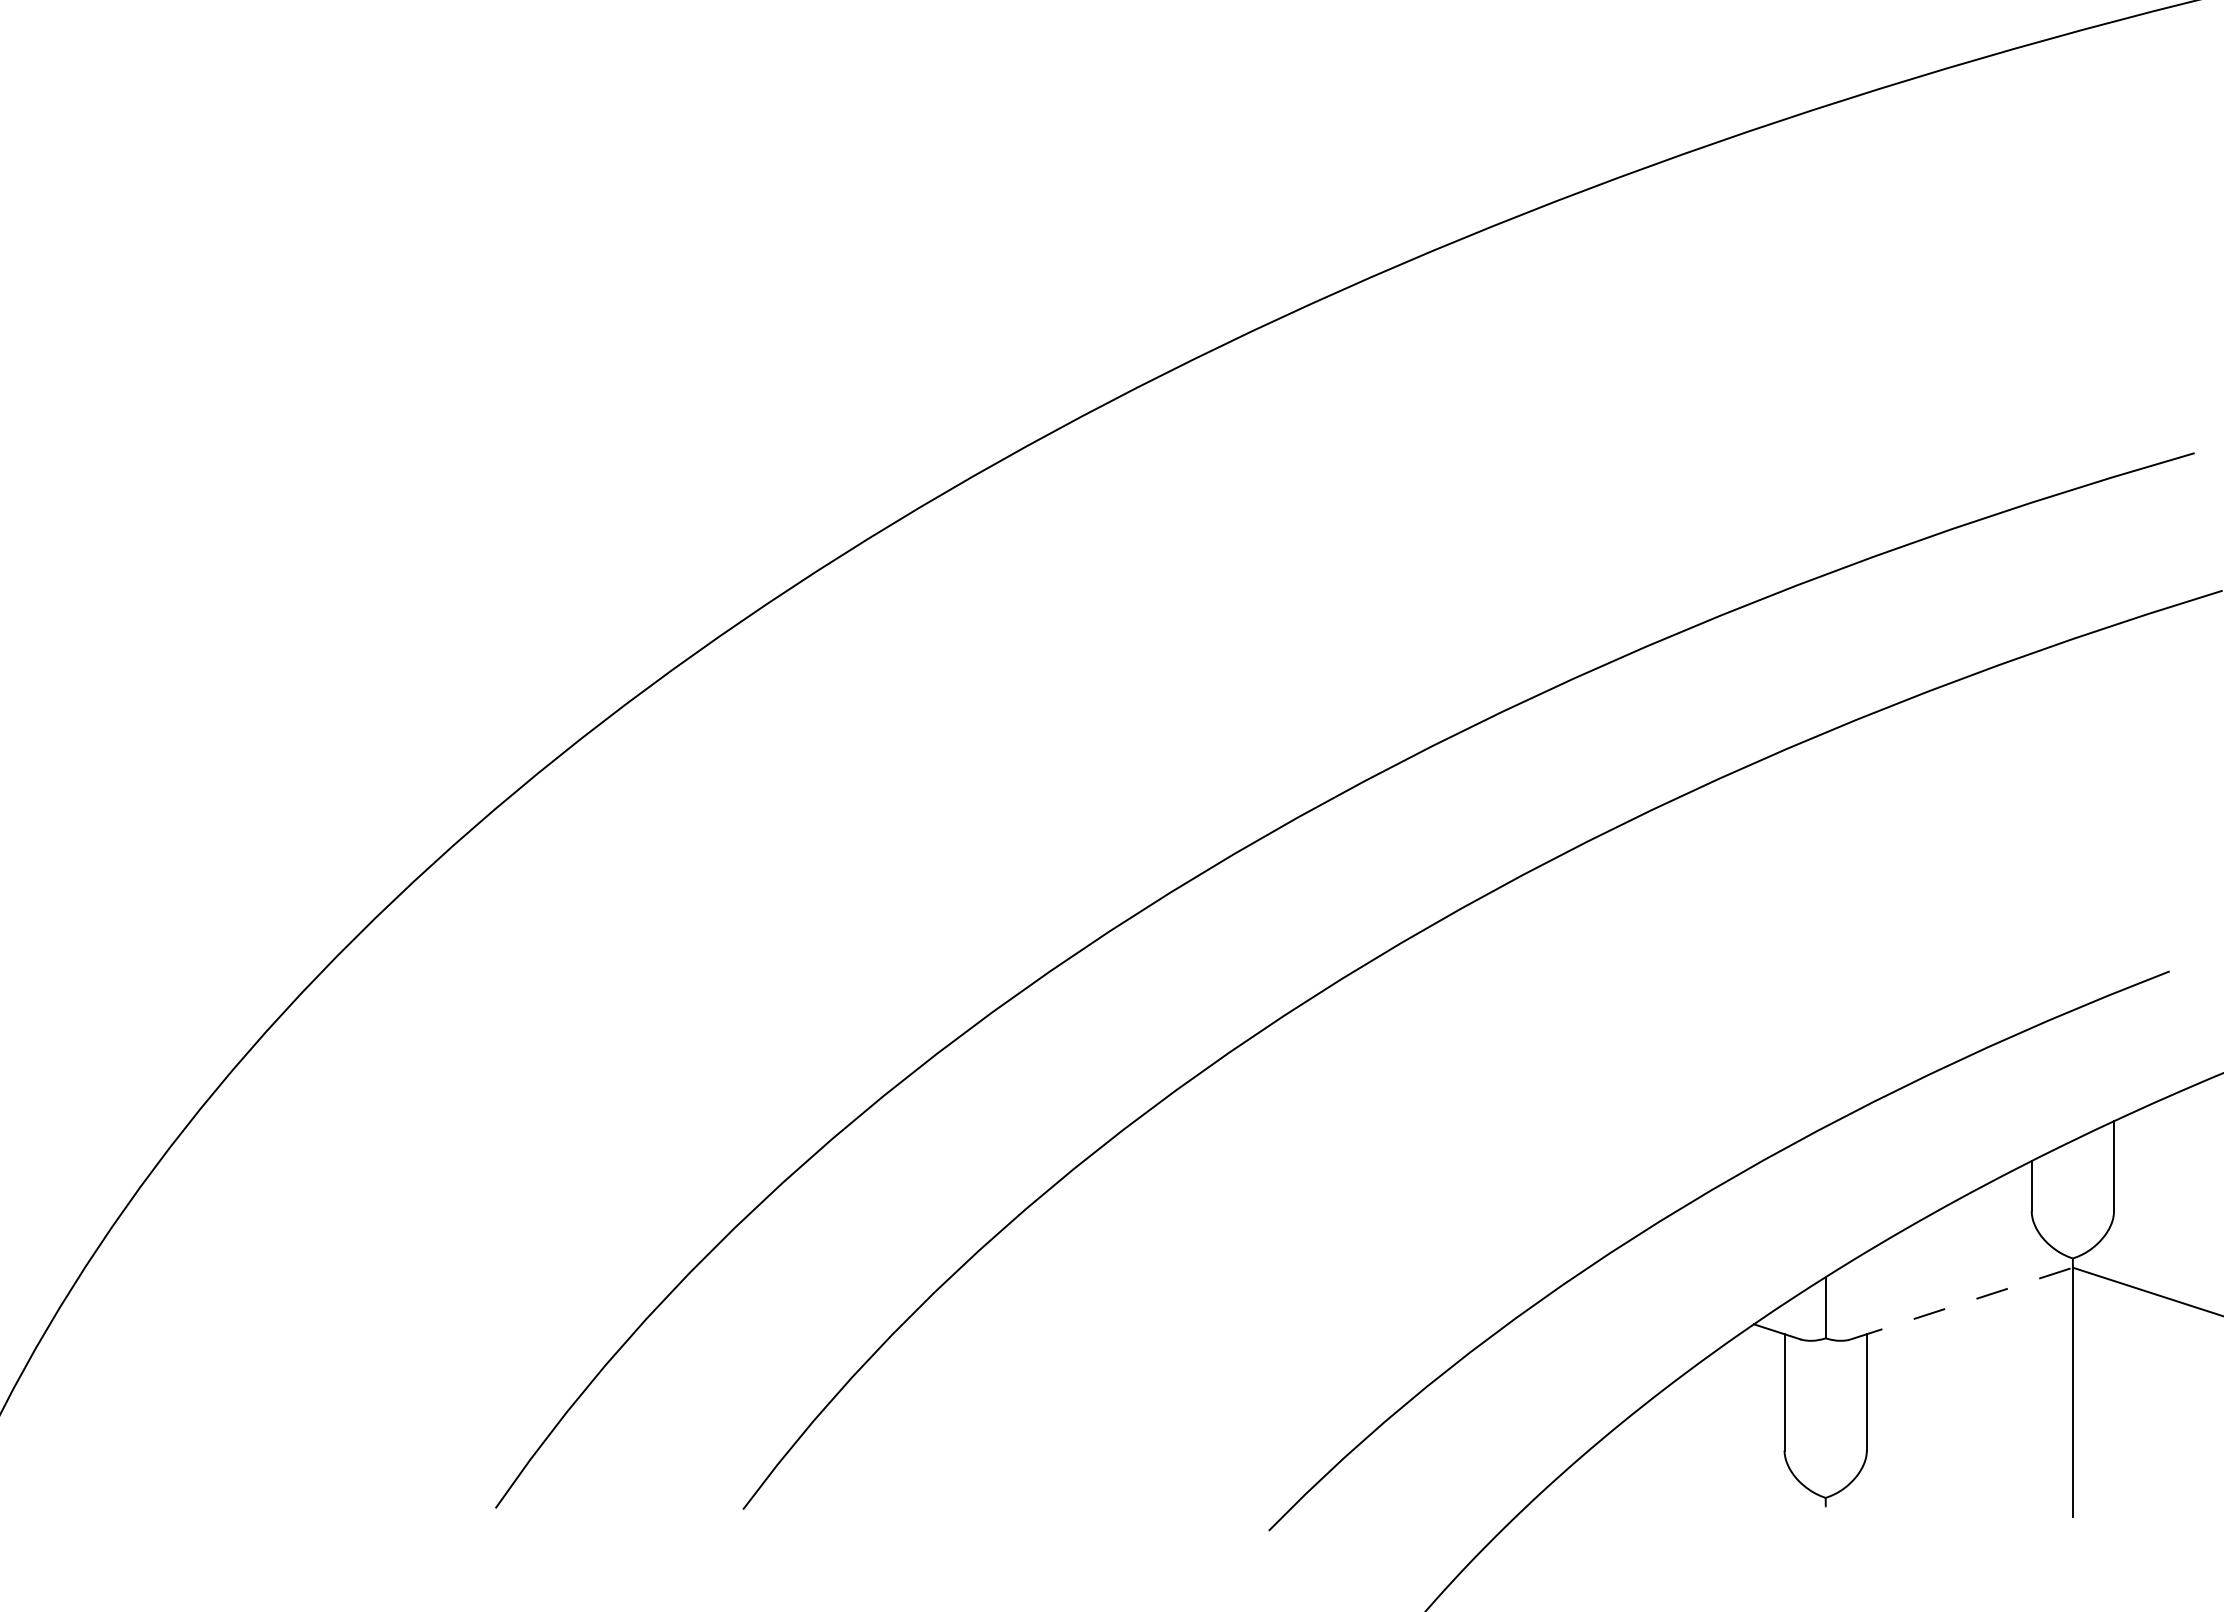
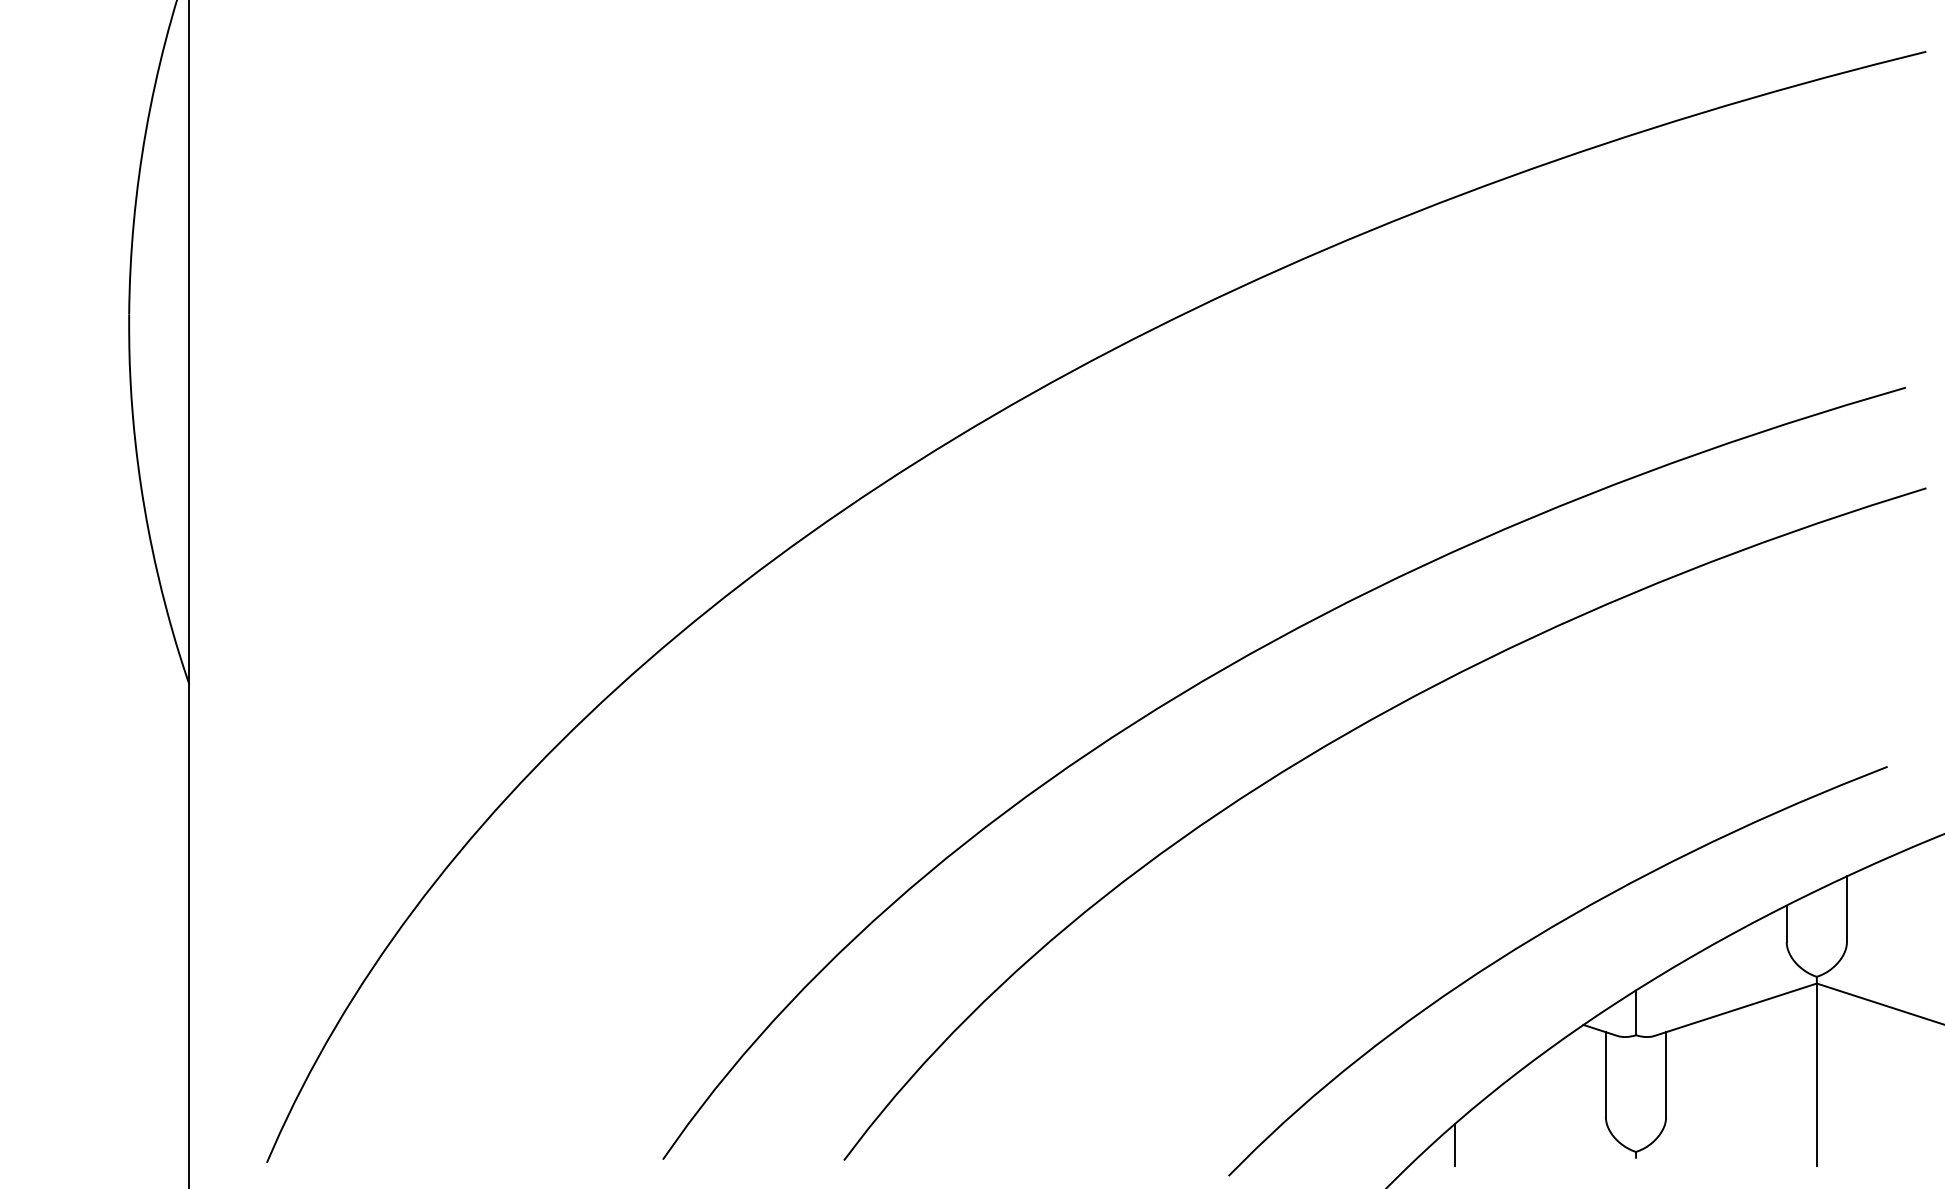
line: (1963, 1303) -> (1736, 1009), dashed -> solid
line: (1578, 1487) -> (1455, 1144), added

